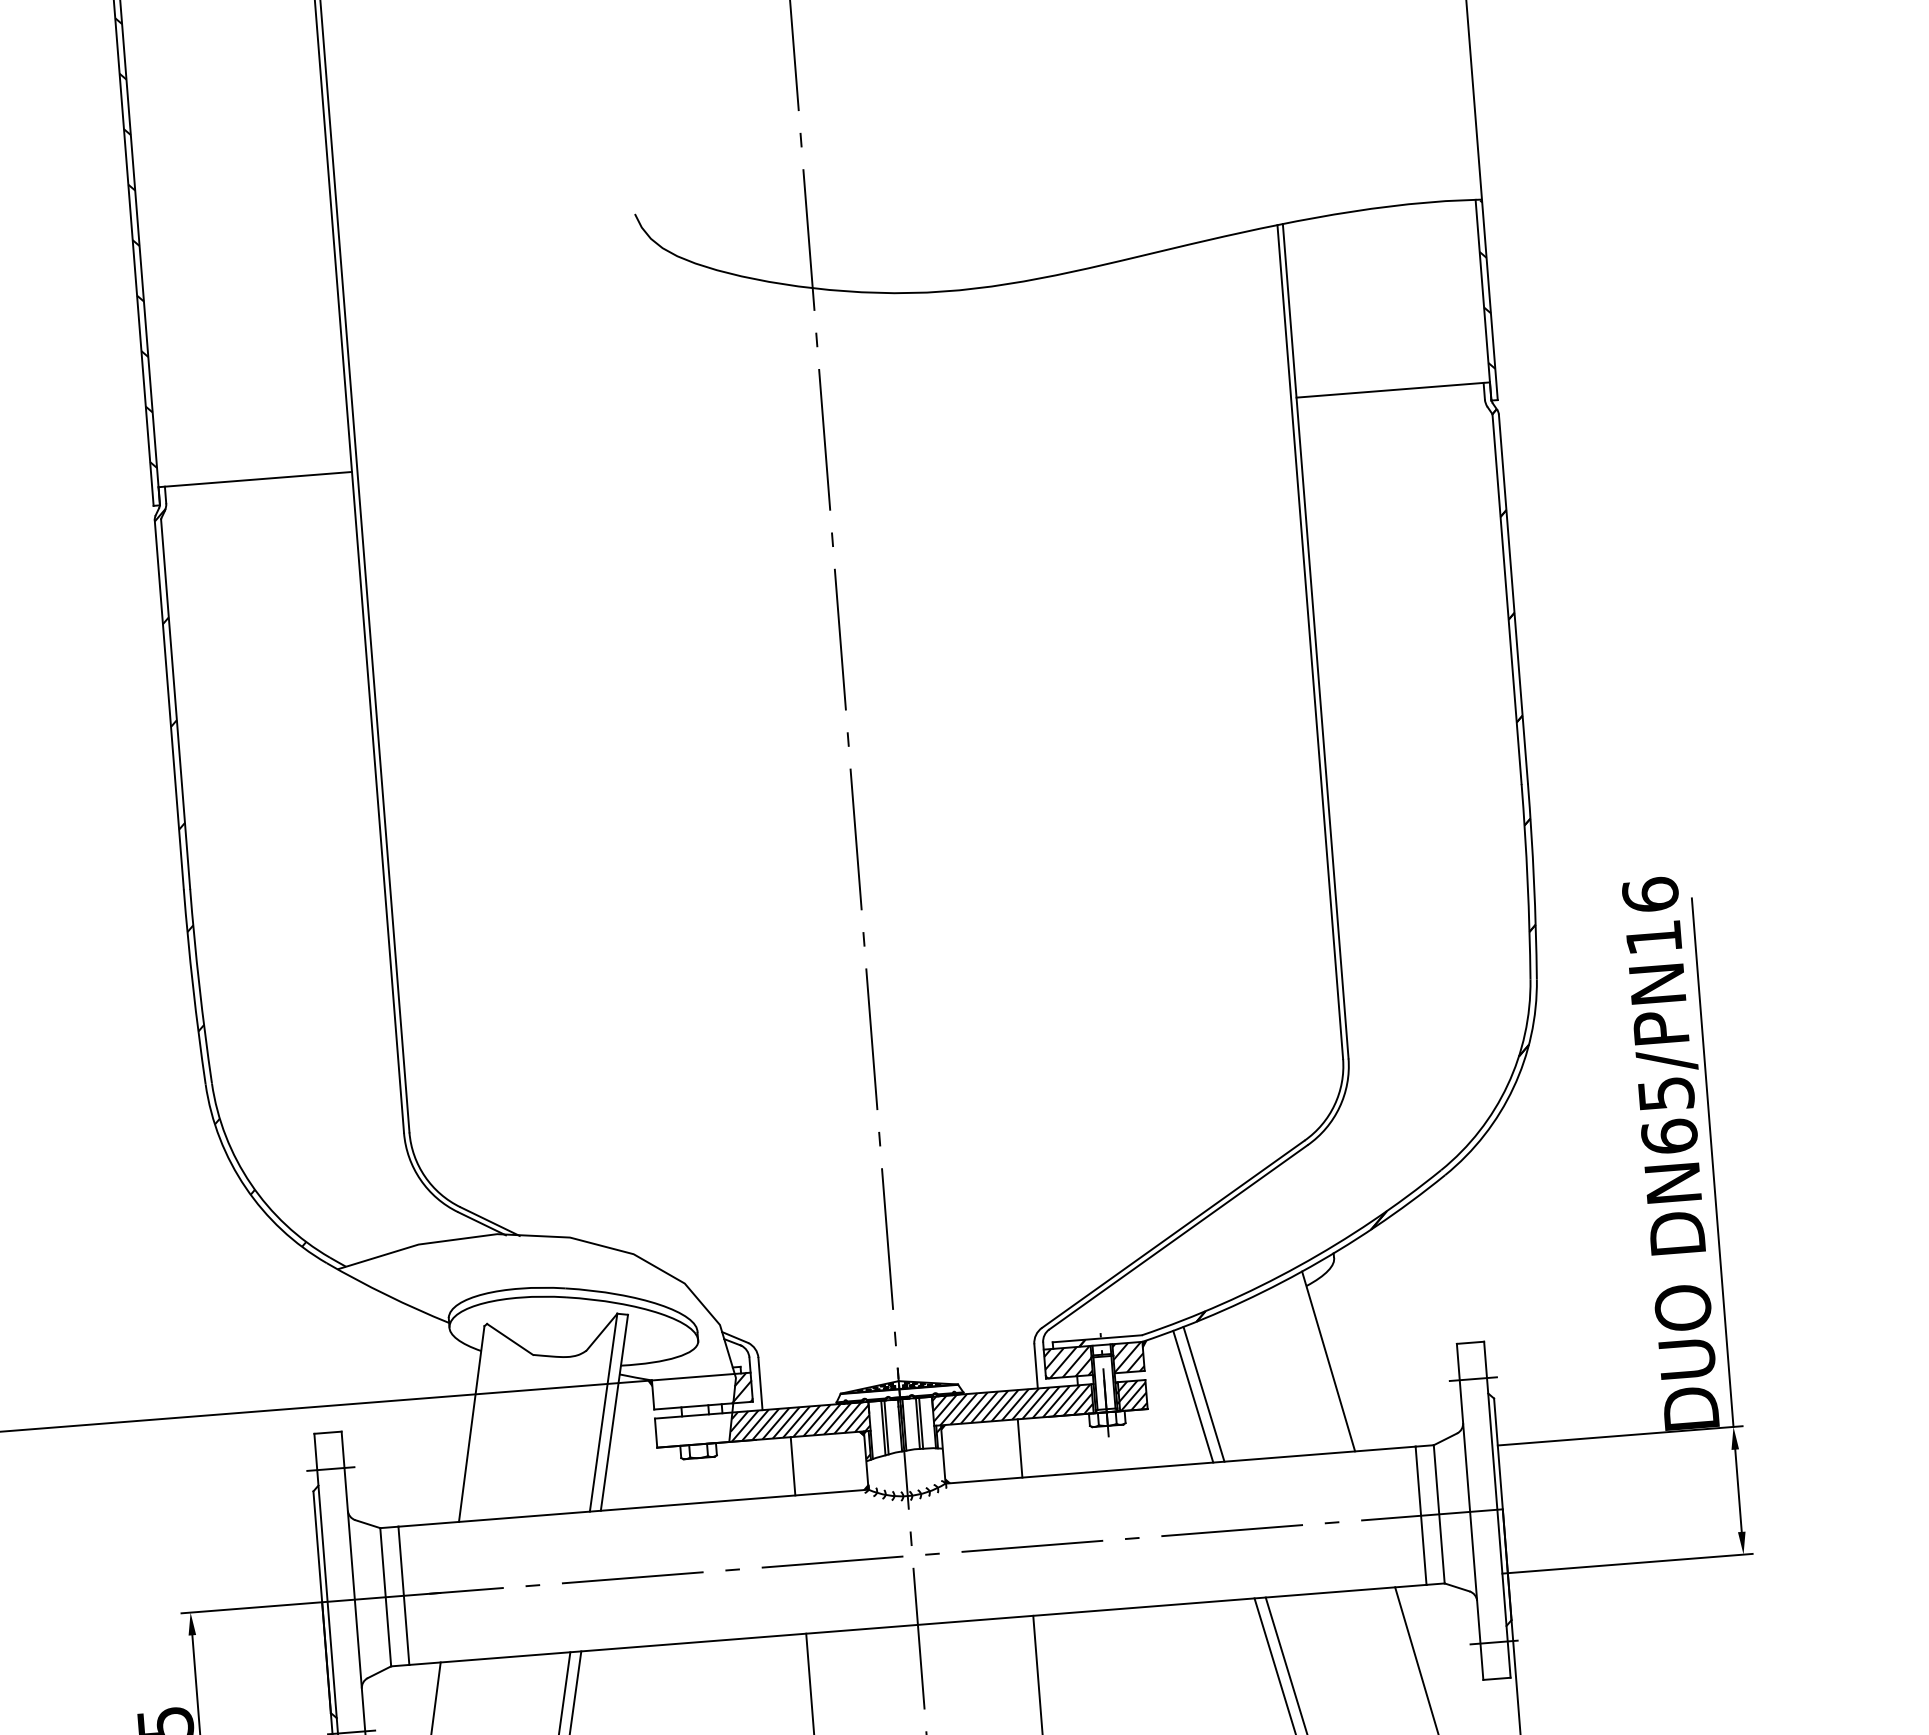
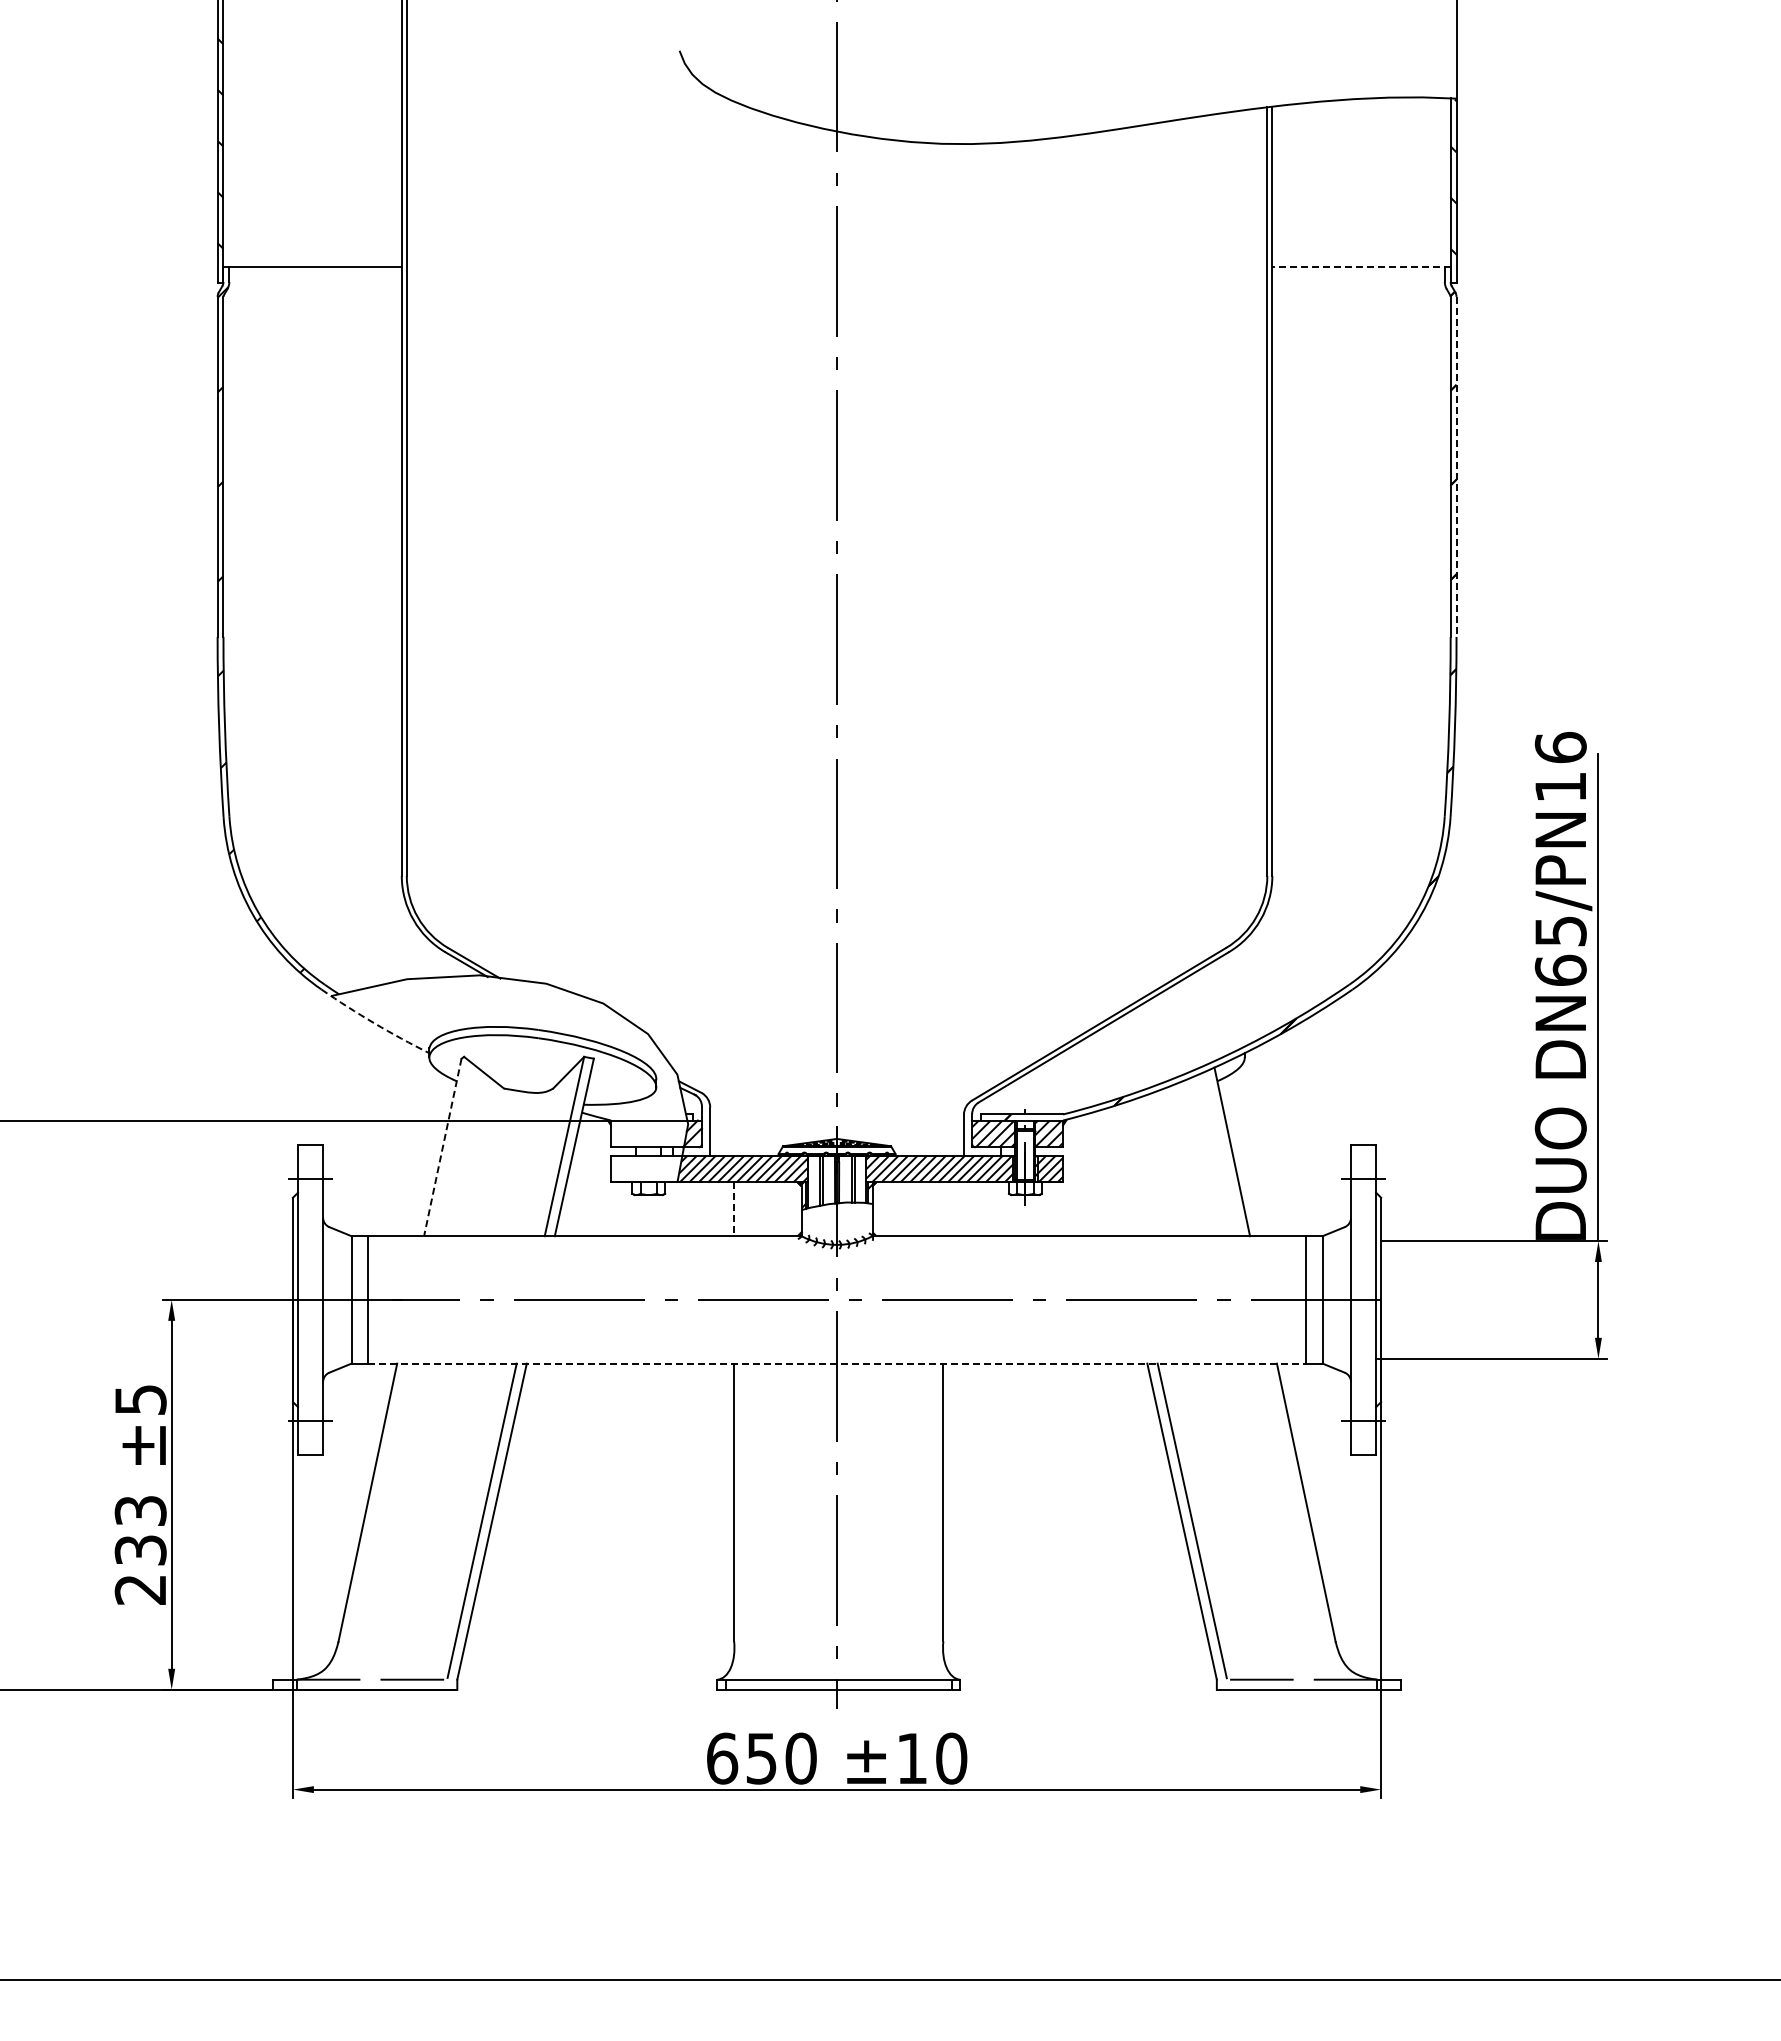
line: (1393, 389) -> (1361, 266), solid -> dashed
line: (1513, 599) -> (1456, 467), solid -> dashed
arc: (387, 1295) -> (374, 1023), solid -> dashed
line: (1203, 1393) -> (1115, 1172), removed
line: (1193, 1396) -> (1105, 1174), removed
line: (471, 1424) -> (442, 1147), solid -> dashed
line: (1020, 1448) -> (943, 1209), removed
line: (793, 1466) -> (734, 1209), solid -> dashed
line: (918, 1624) -> (837, 1363), solid -> dashed

